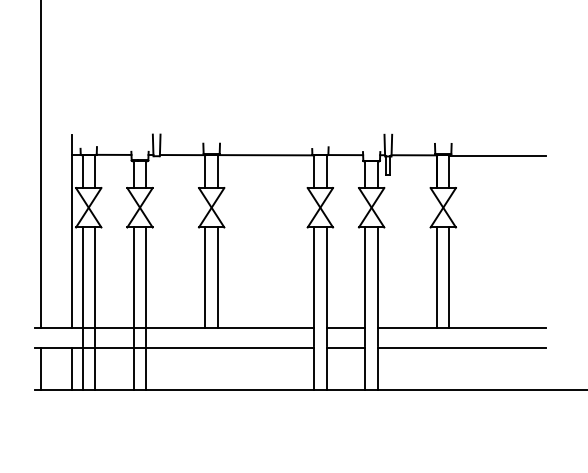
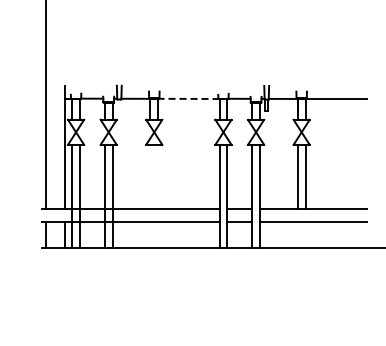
line: (265, 154) -> (188, 98), solid -> dashed
line: (205, 277) -> (150, 176), removed
line: (218, 277) -> (158, 176), removed

